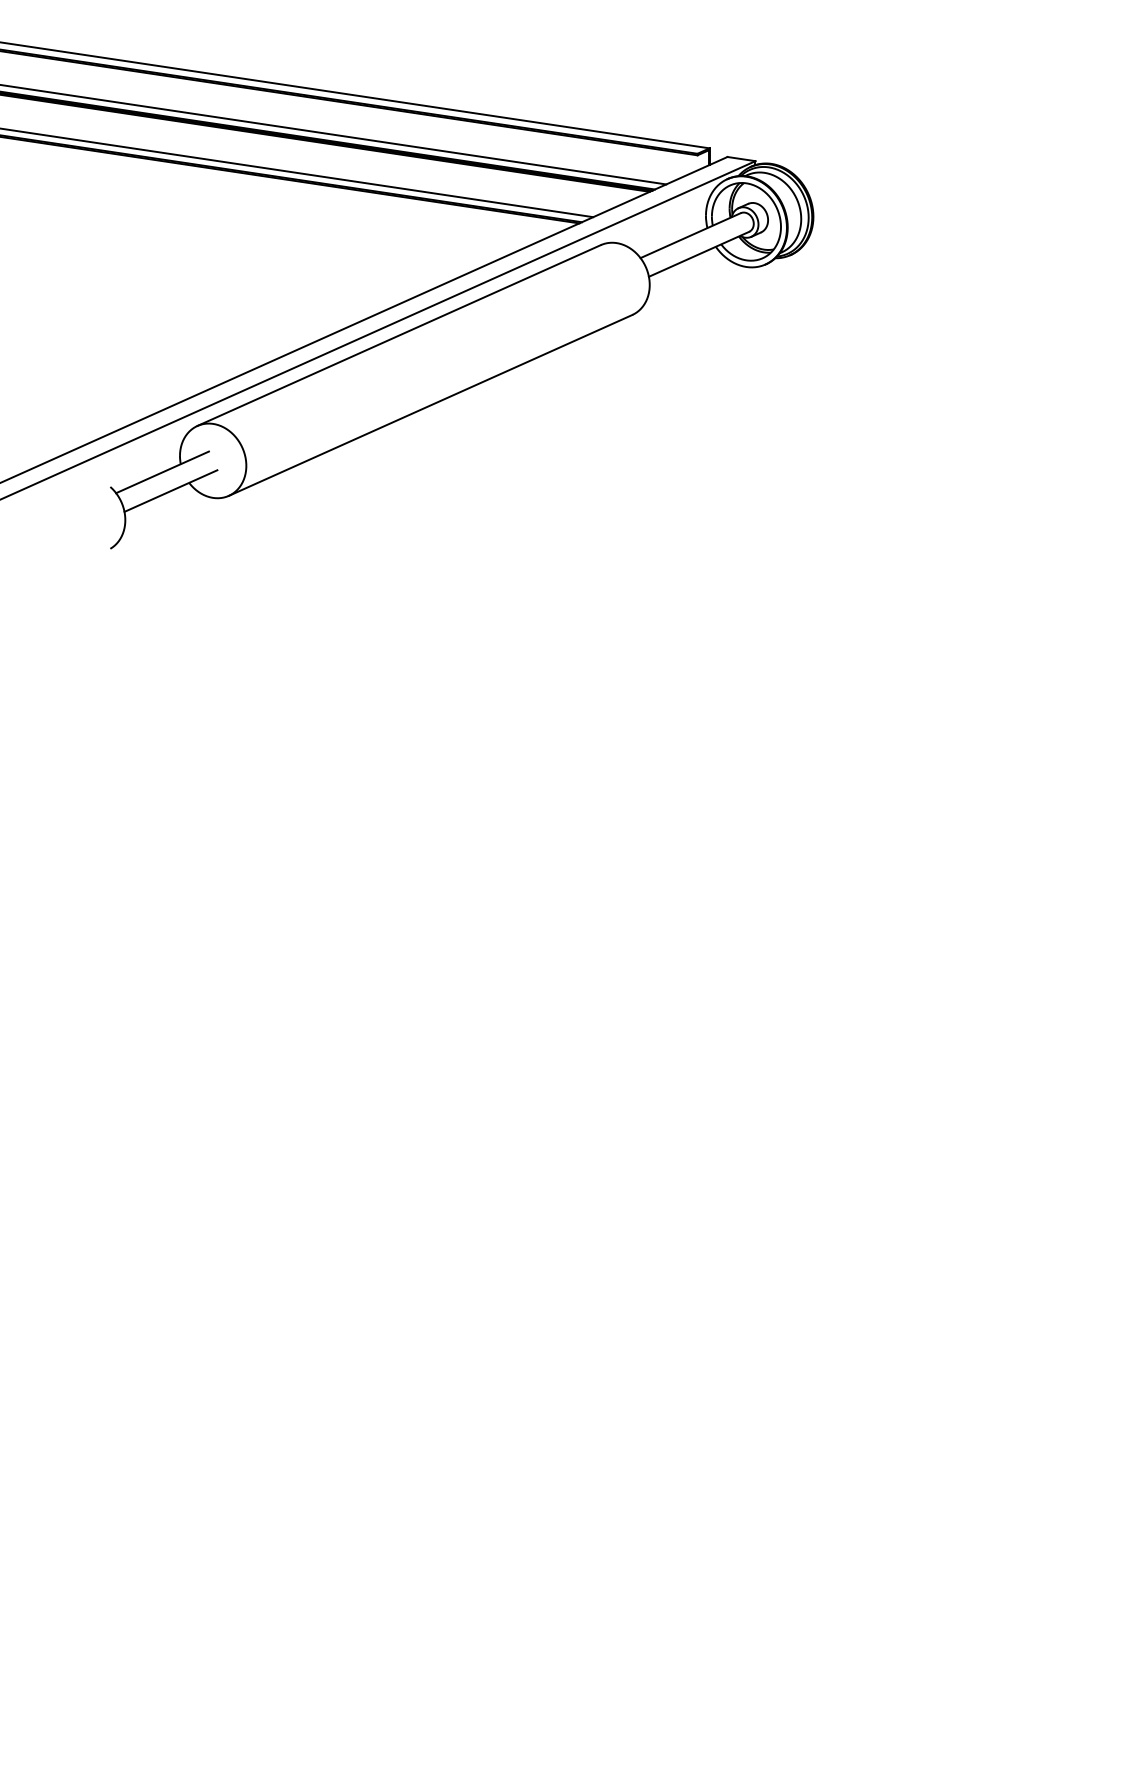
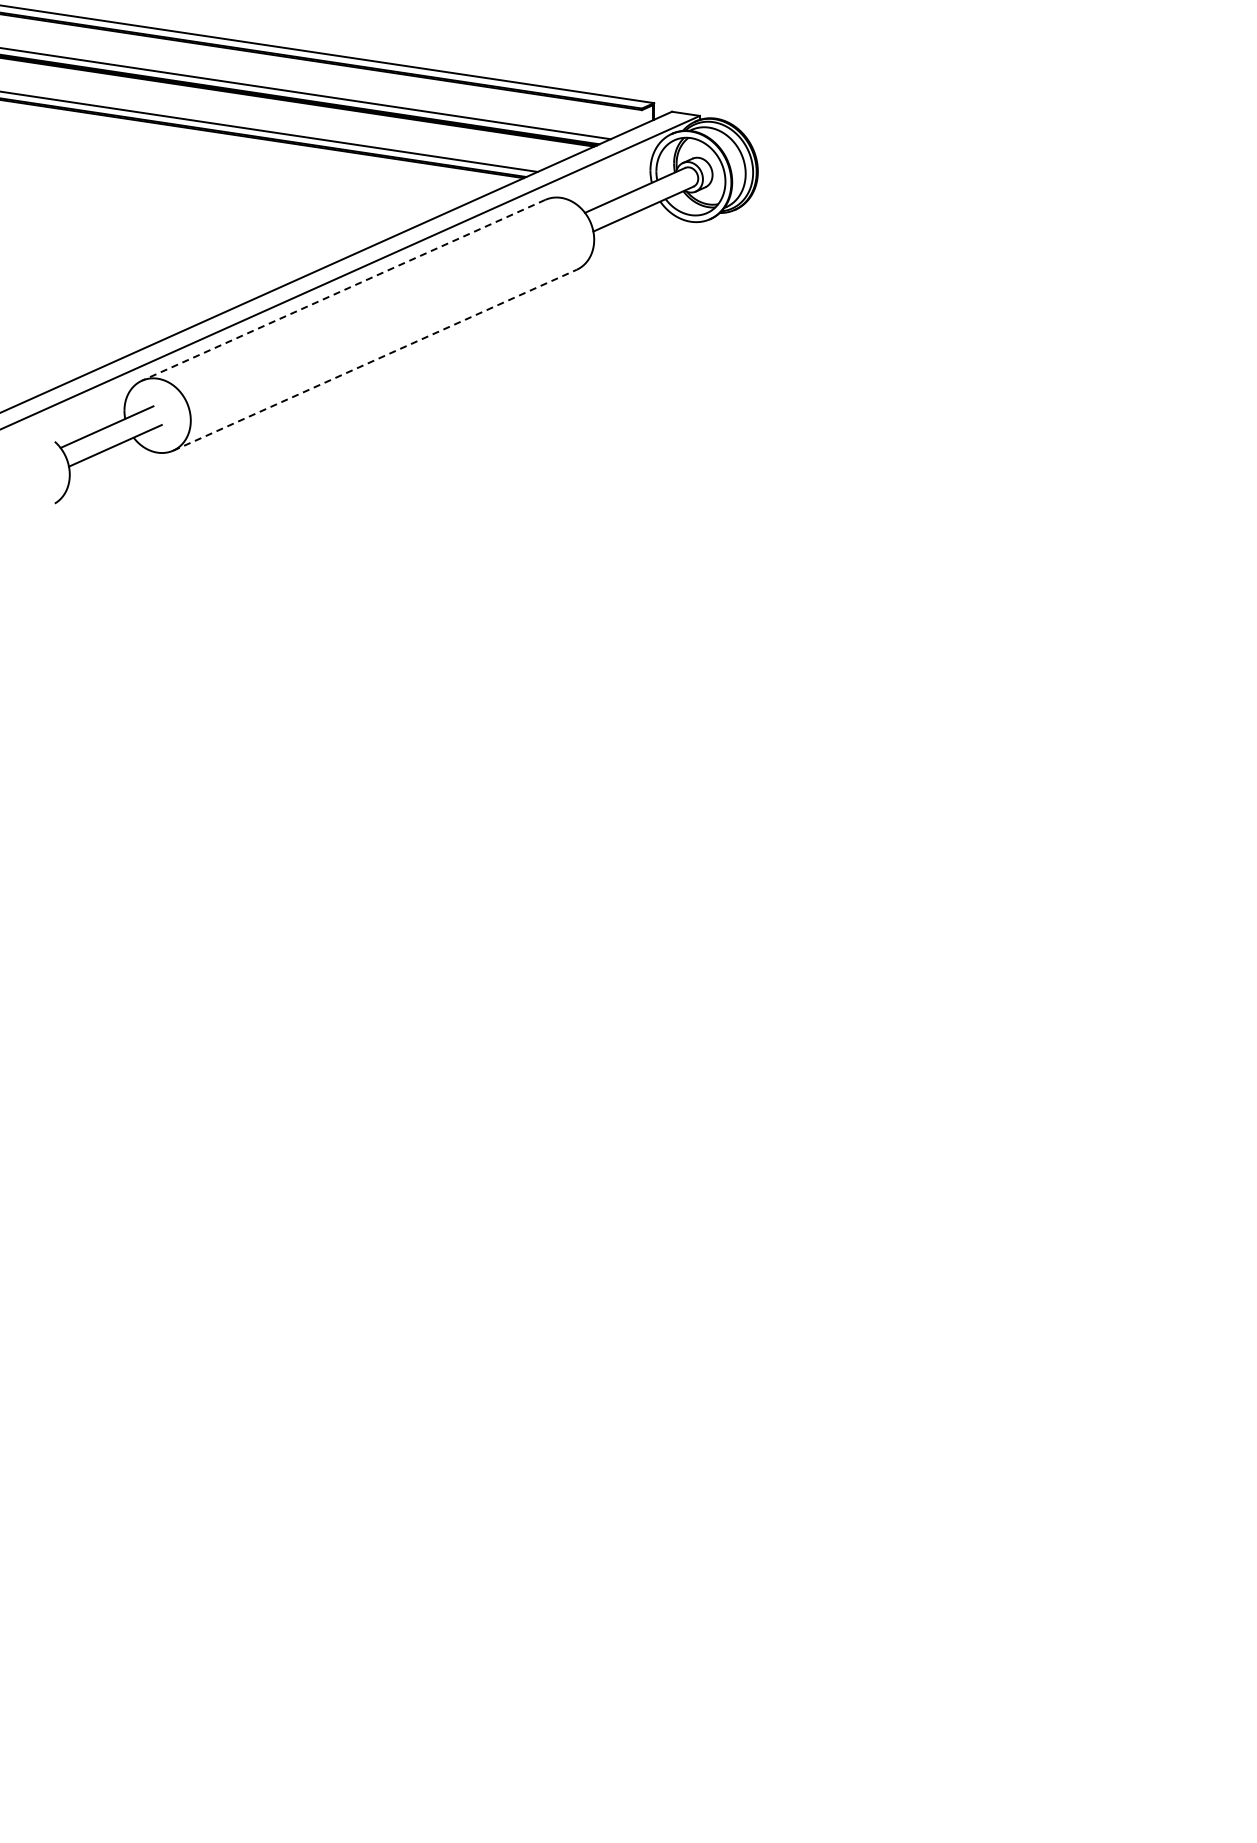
line: (399, 335) -> (343, 290), solid -> dashed
line: (431, 405) -> (375, 360), solid -> dashed

